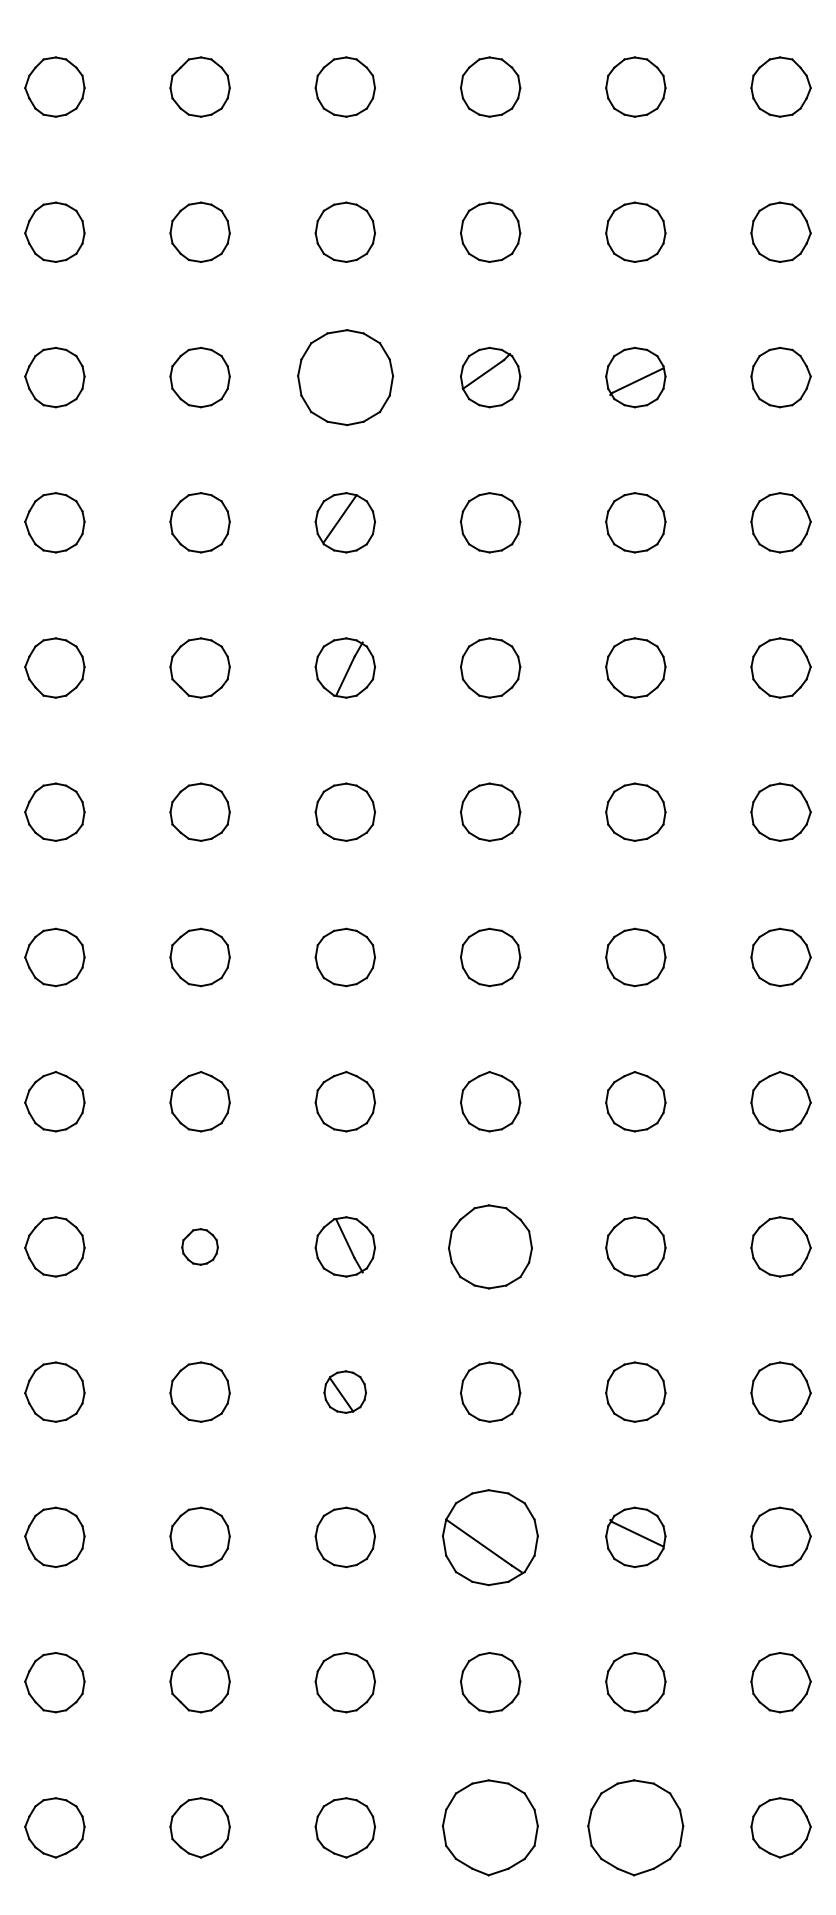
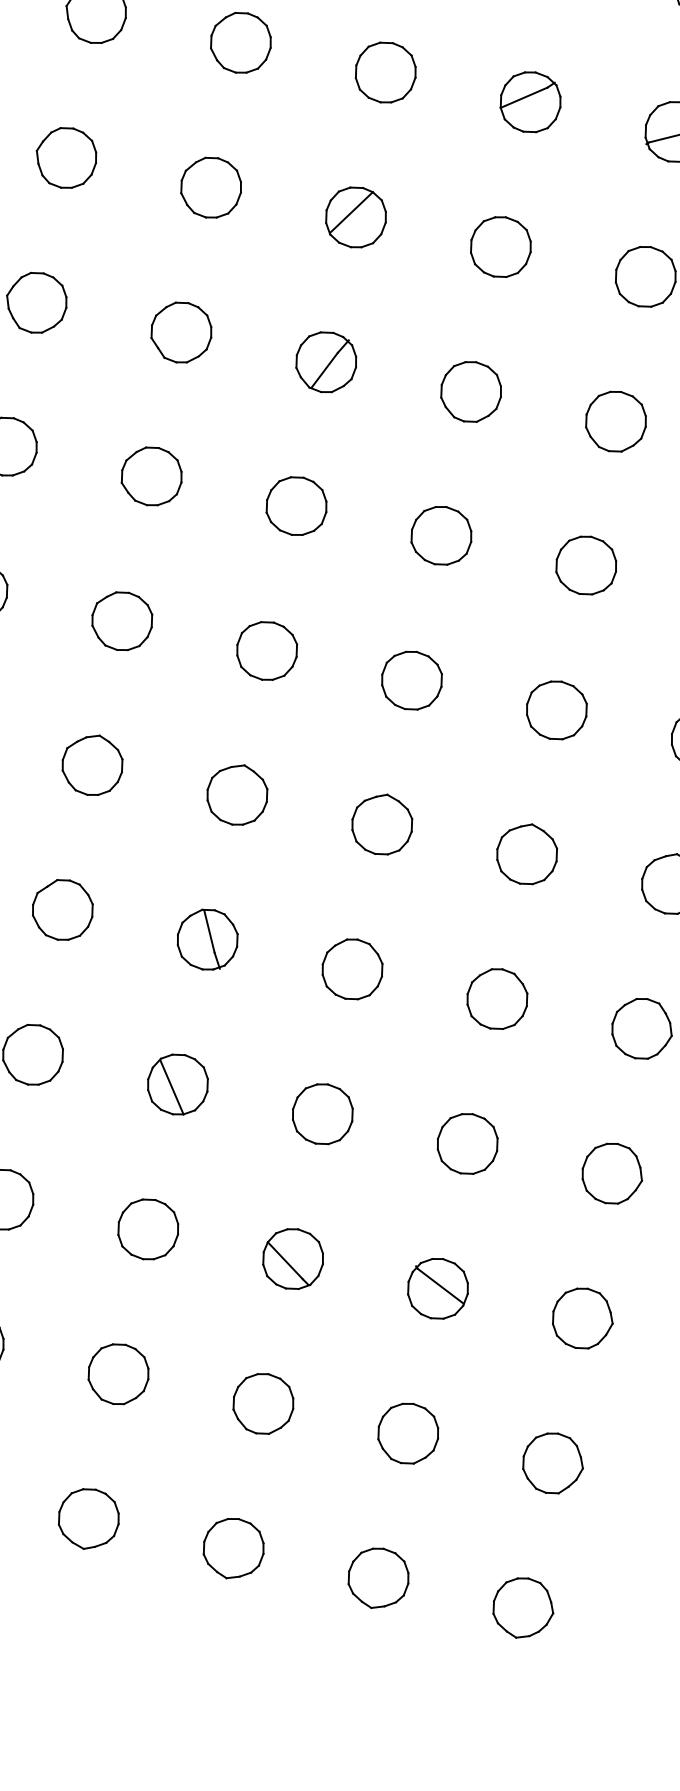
part: (344, 377) -> (384, 72), size x0.62
part: (199, 1246) -> (62, 909), size x1.67
part: (490, 1246) -> (352, 968), size x0.71
part: (344, 1391) -> (177, 1083), size x1.43
part: (490, 1536) -> (293, 1258), size x0.62
part: (490, 1827) -> (233, 1548), size x0.62
part: (635, 1827) -> (378, 1578), size x0.62

